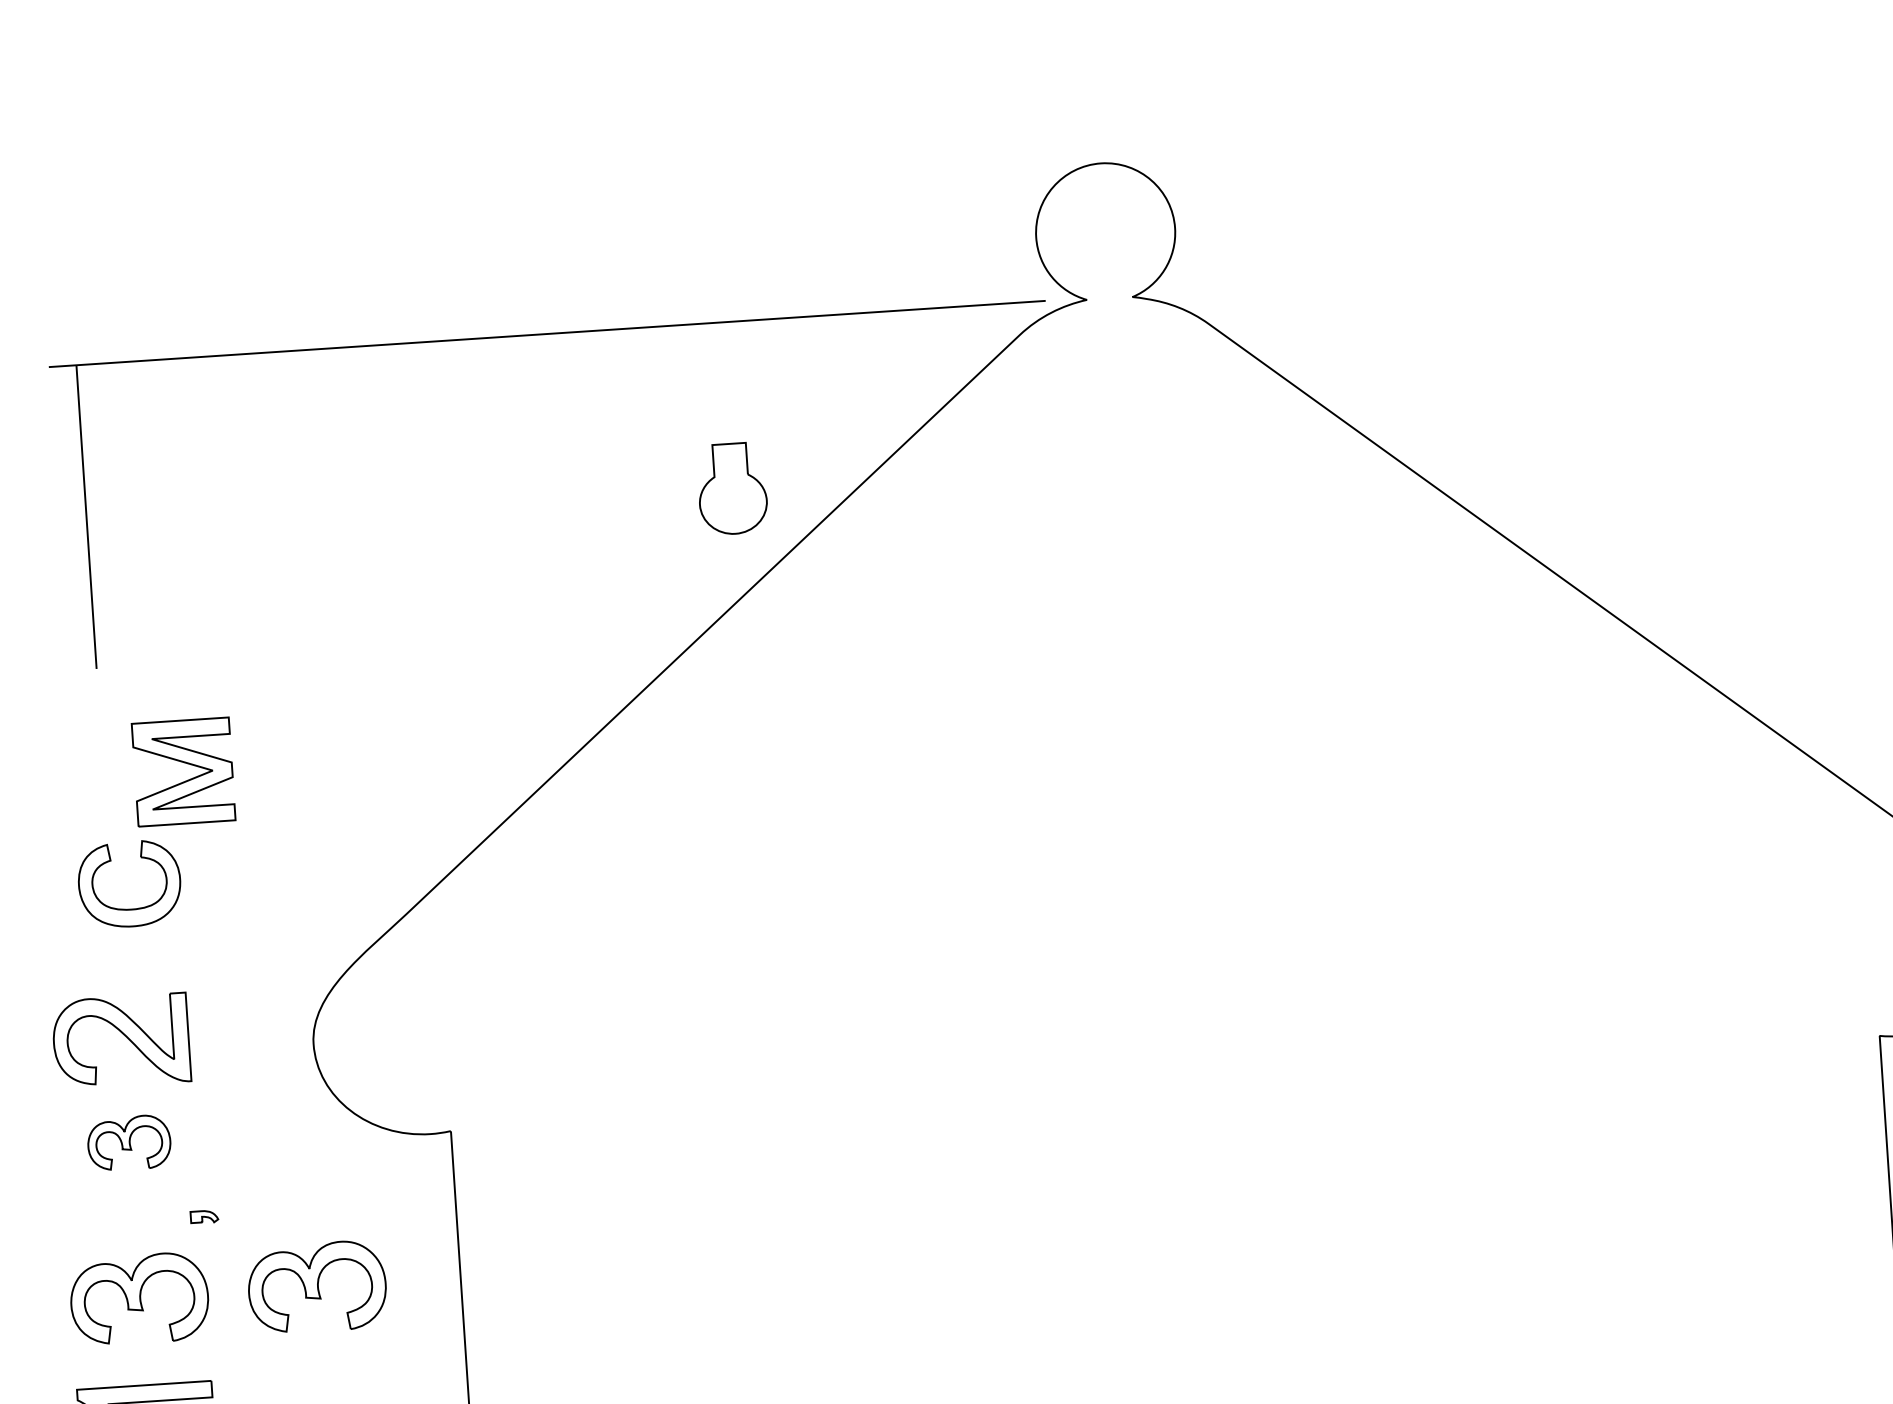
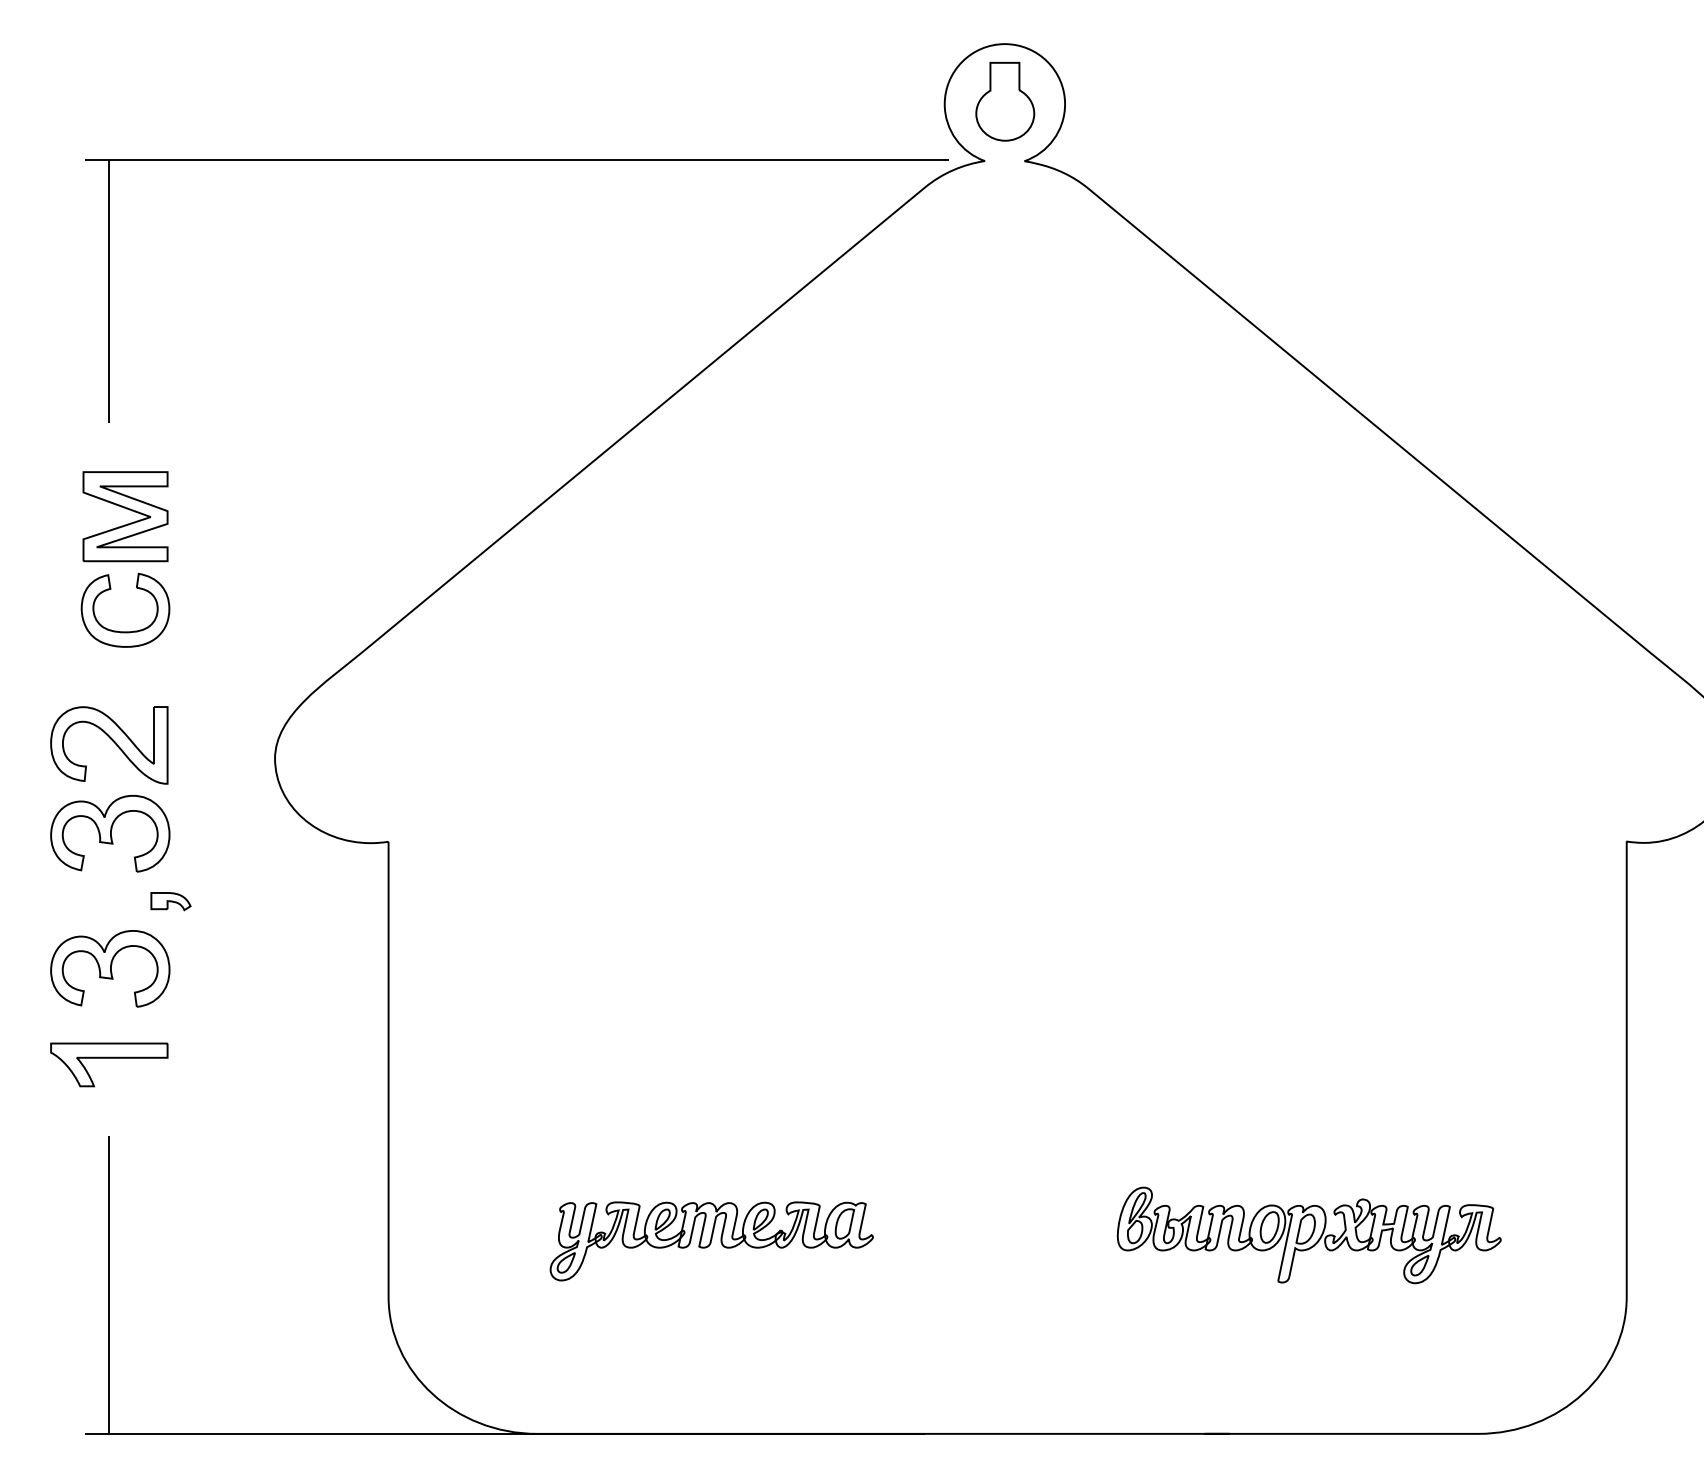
part: (732, 488) -> (1005, 101), moved
part: (184, 763) -> (126, 509), moved
part: (129, 1142) -> (110, 833), size x1.67
part: (203, 1216) -> (170, 901), size x1.67
part: (317, 1286) -> (264, 968), removed

